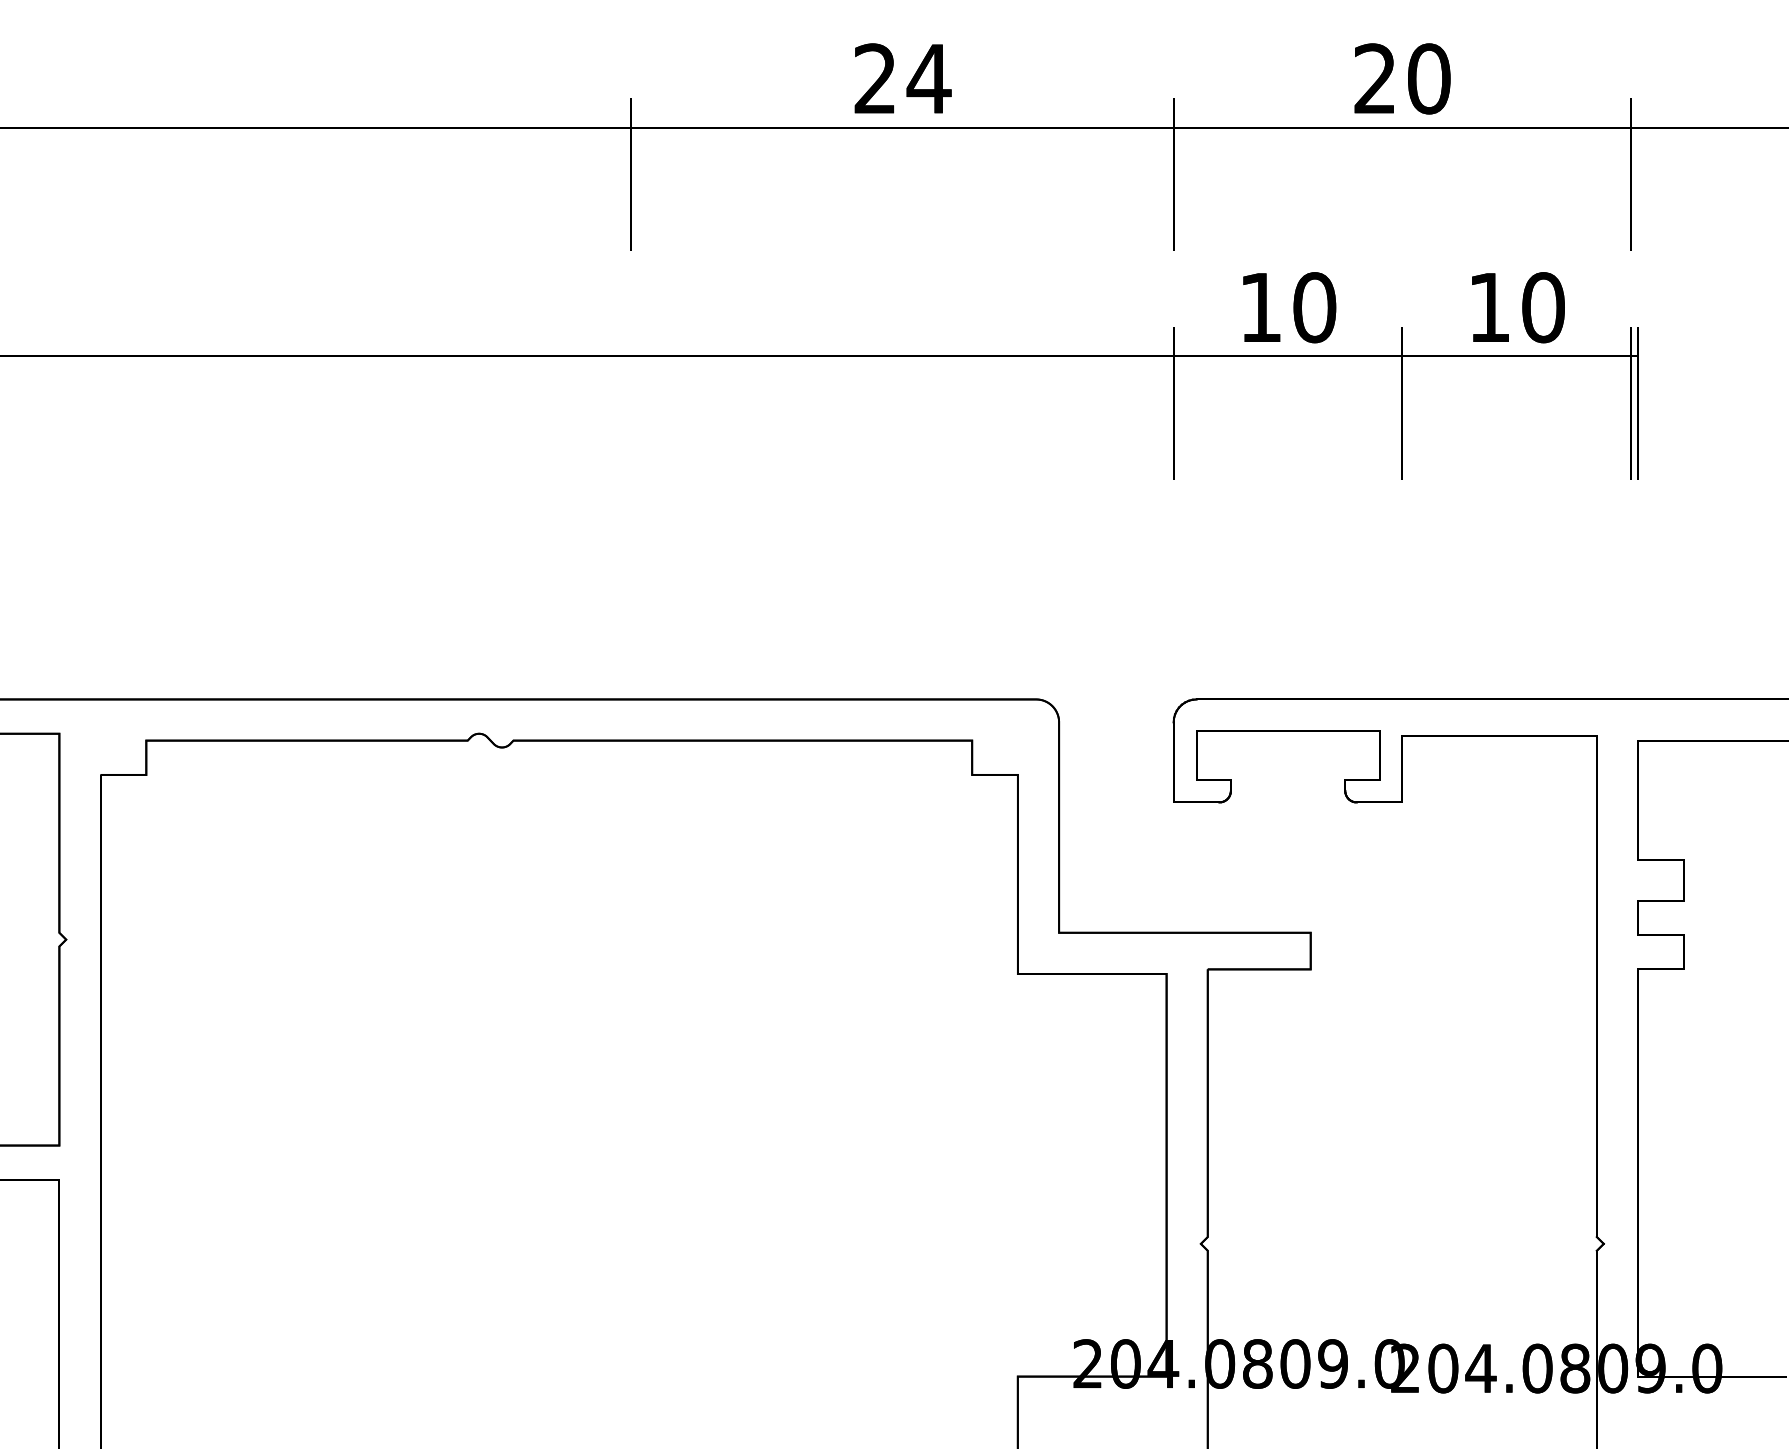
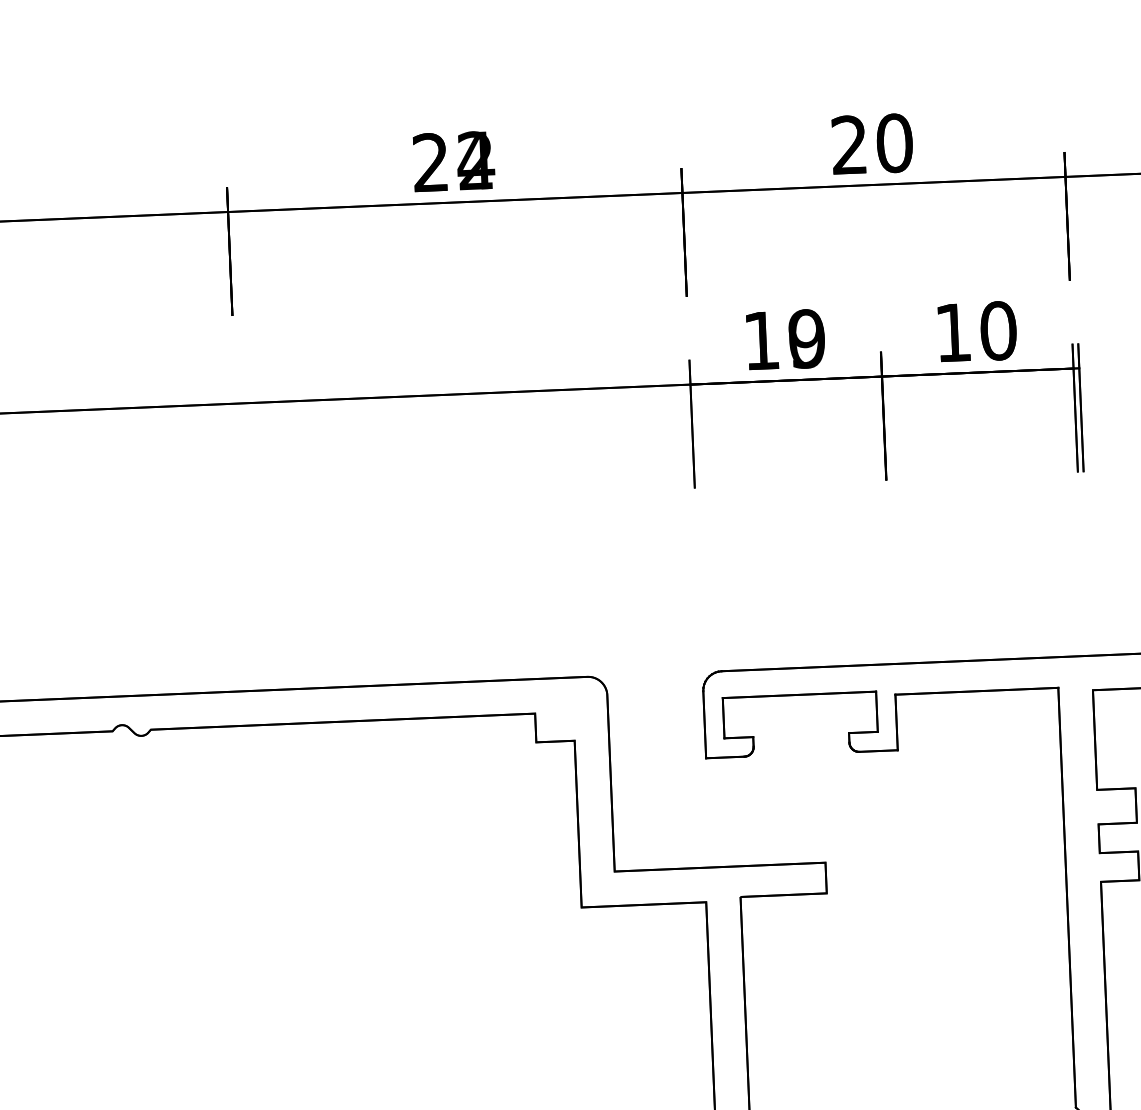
text: (928, 78) -> (475, 160), 24 -> 22
text: (1314, 307) -> (806, 338), 10 -> 19

